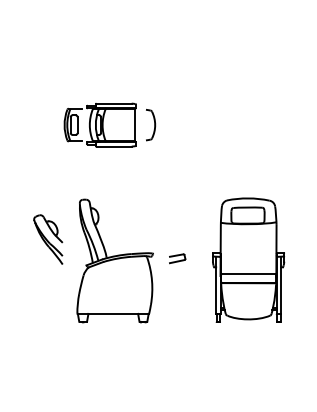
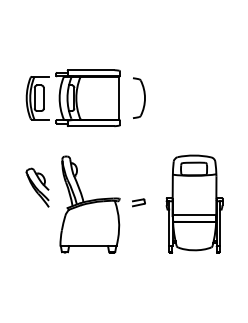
part: (109, 124) -> (85, 97), size x1.67

